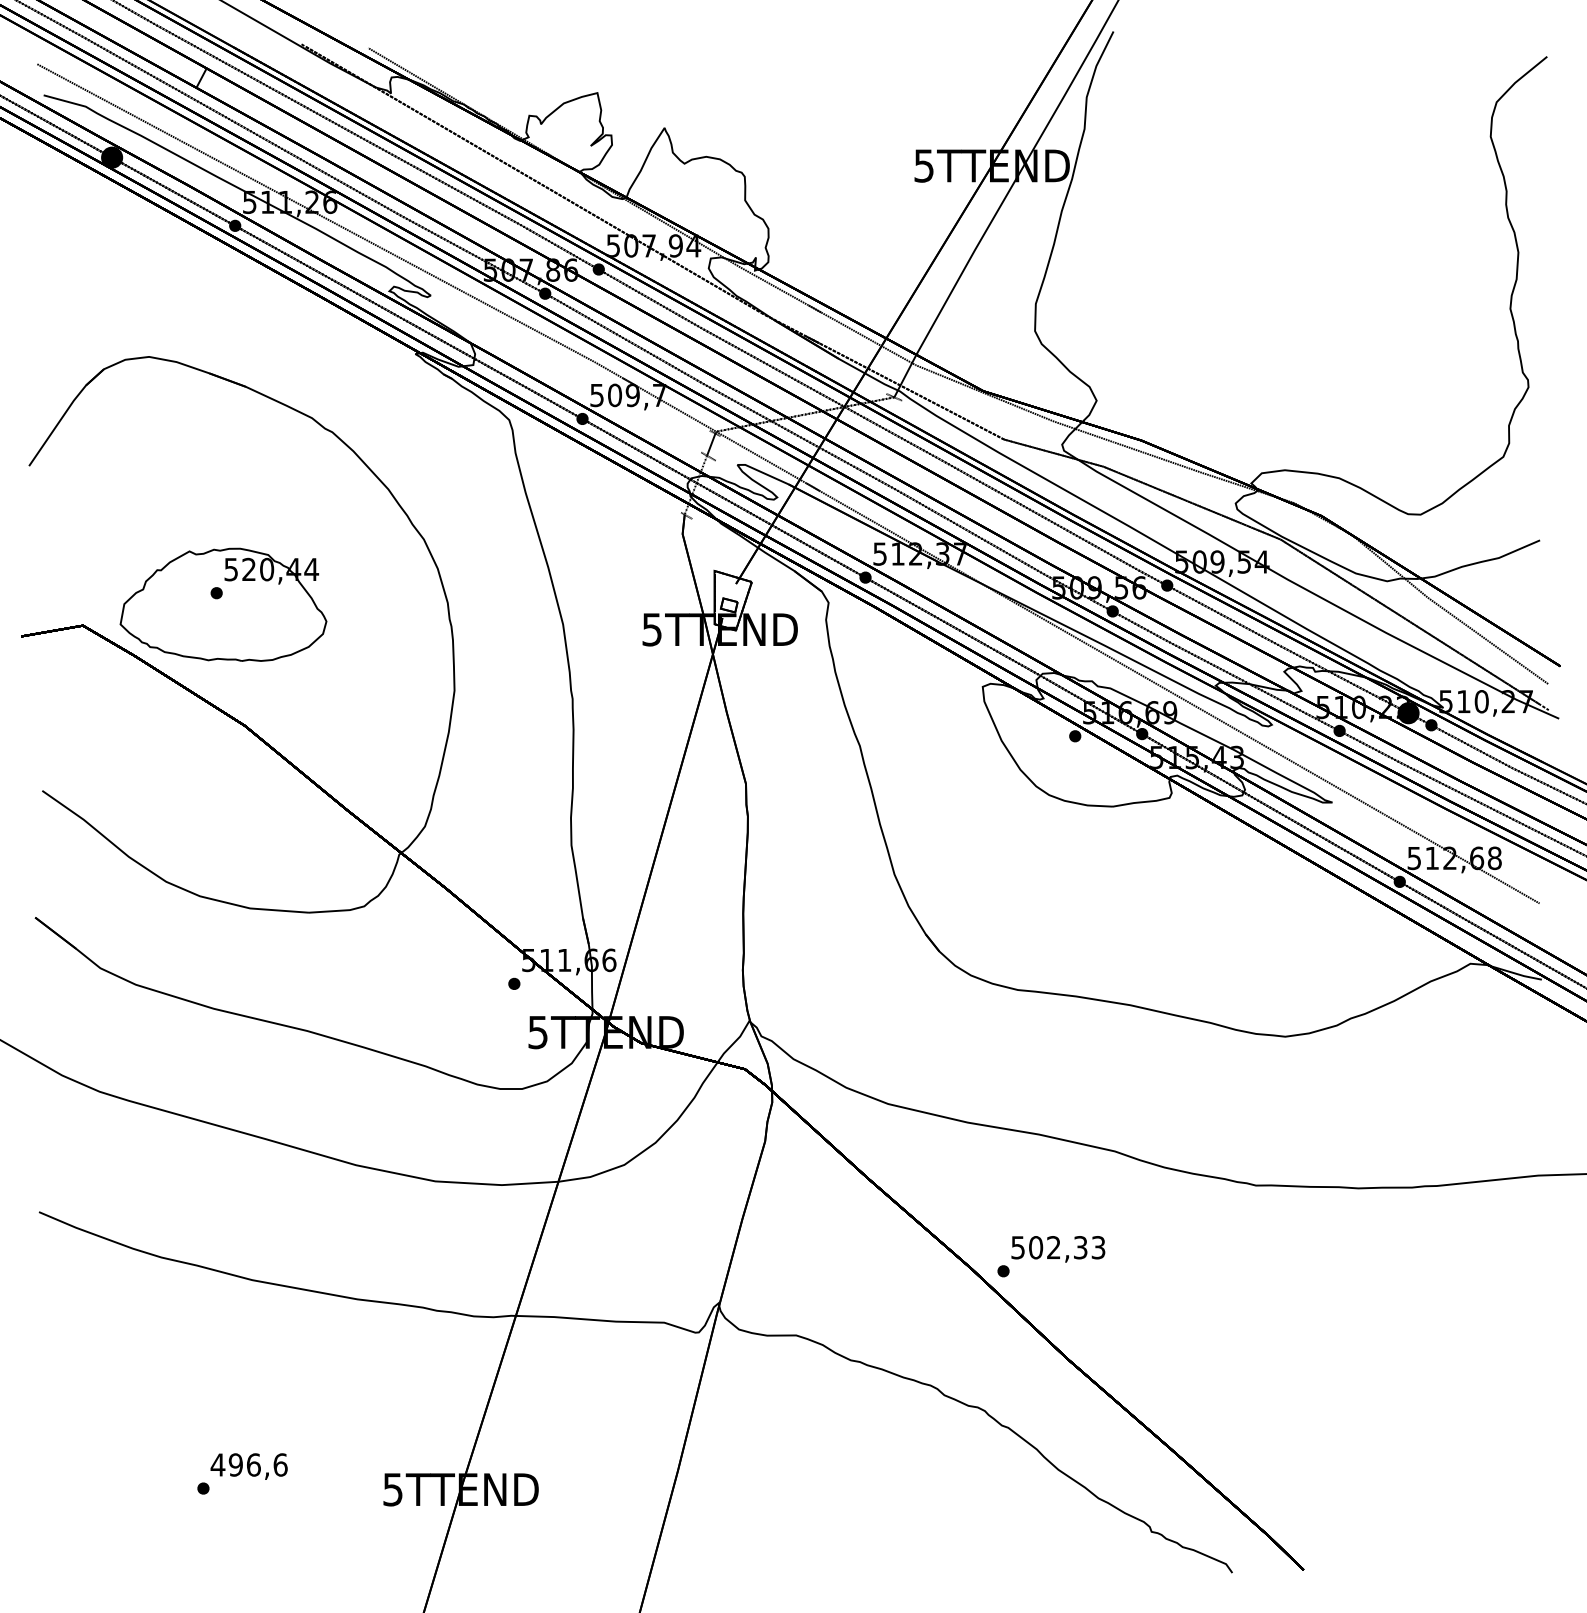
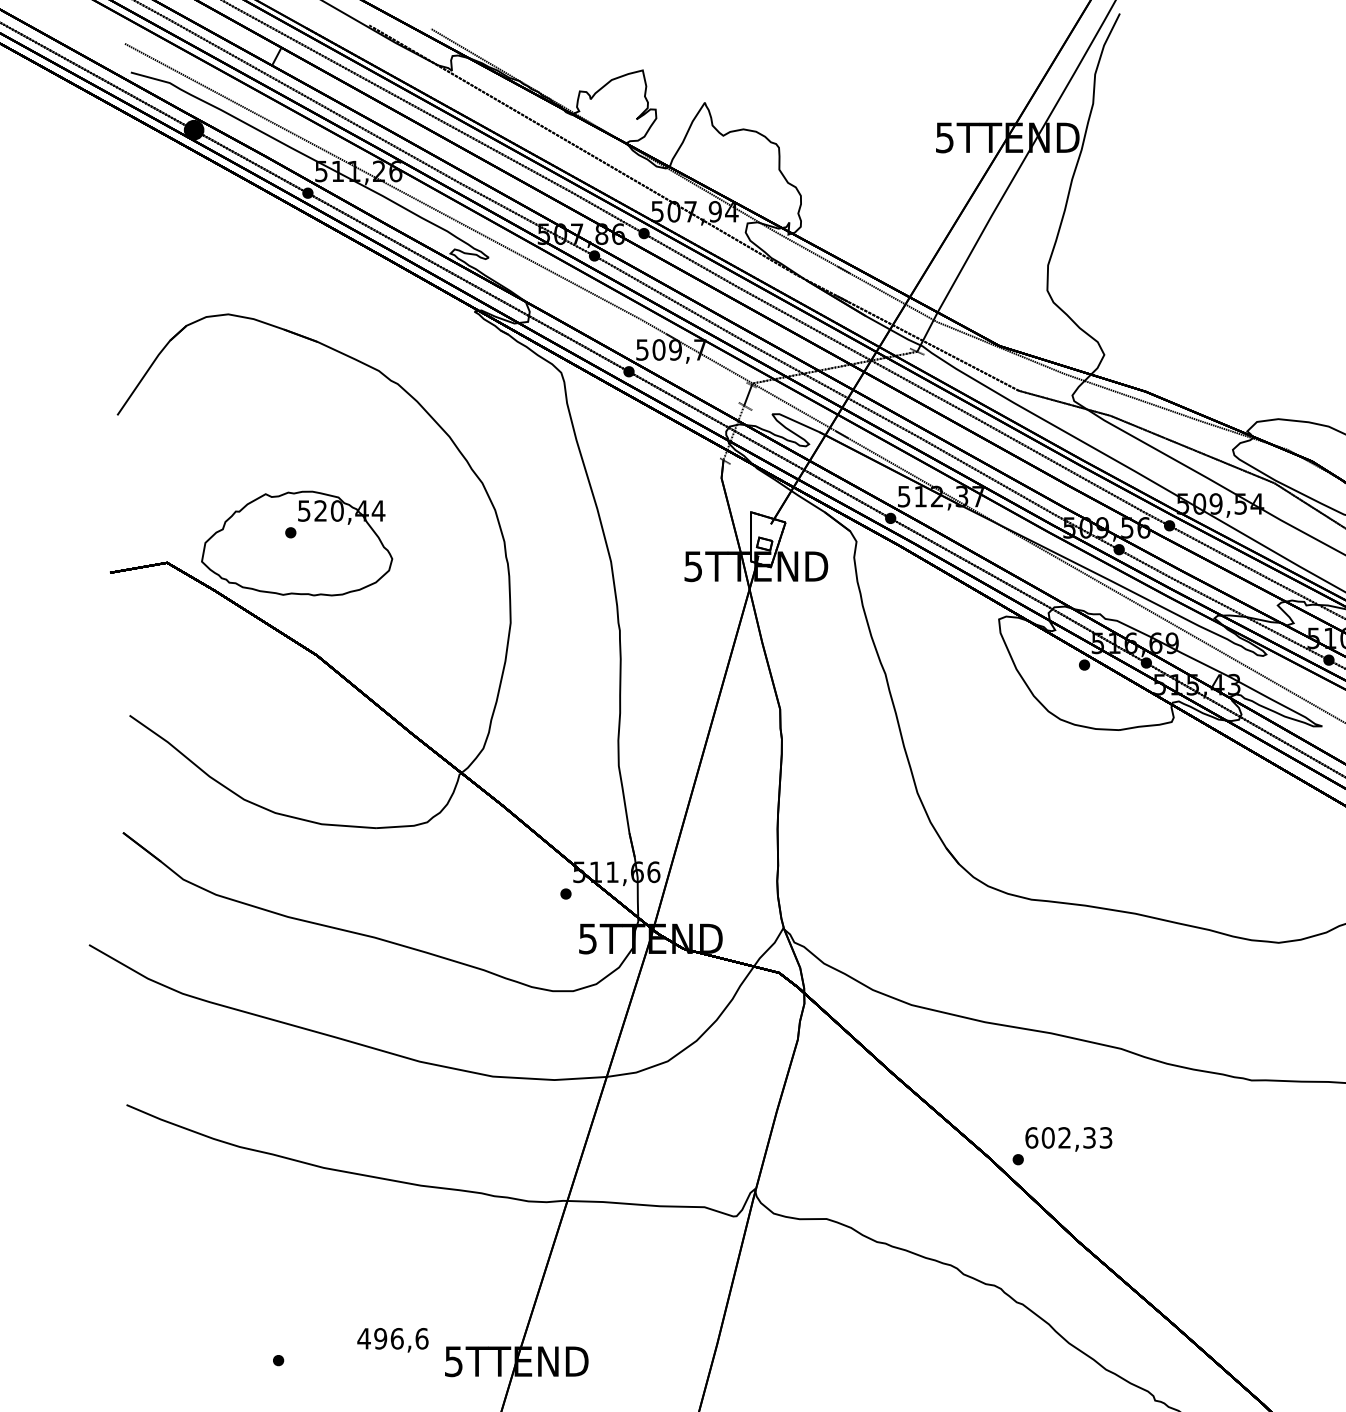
text: (1018, 1247) -> (1032, 1137), 502,33 -> 602,33
text: (248, 1466) -> (392, 1340), moved

